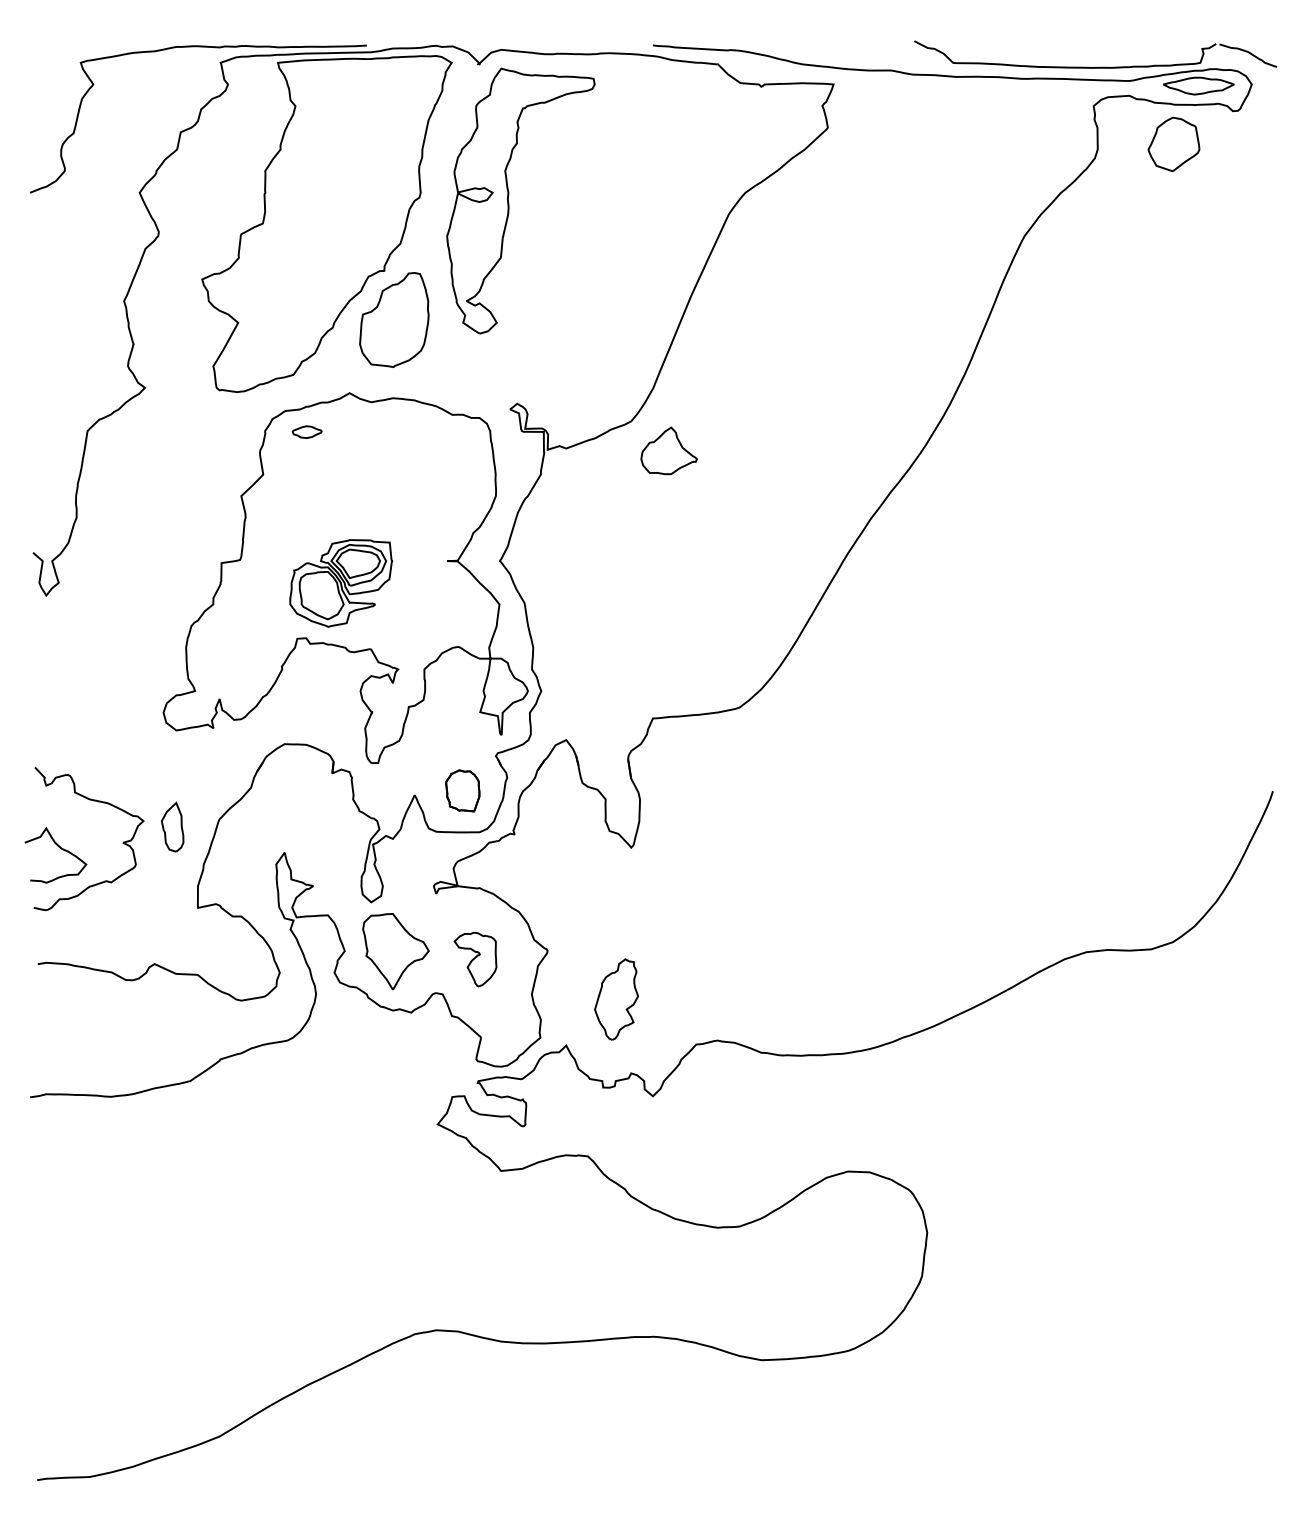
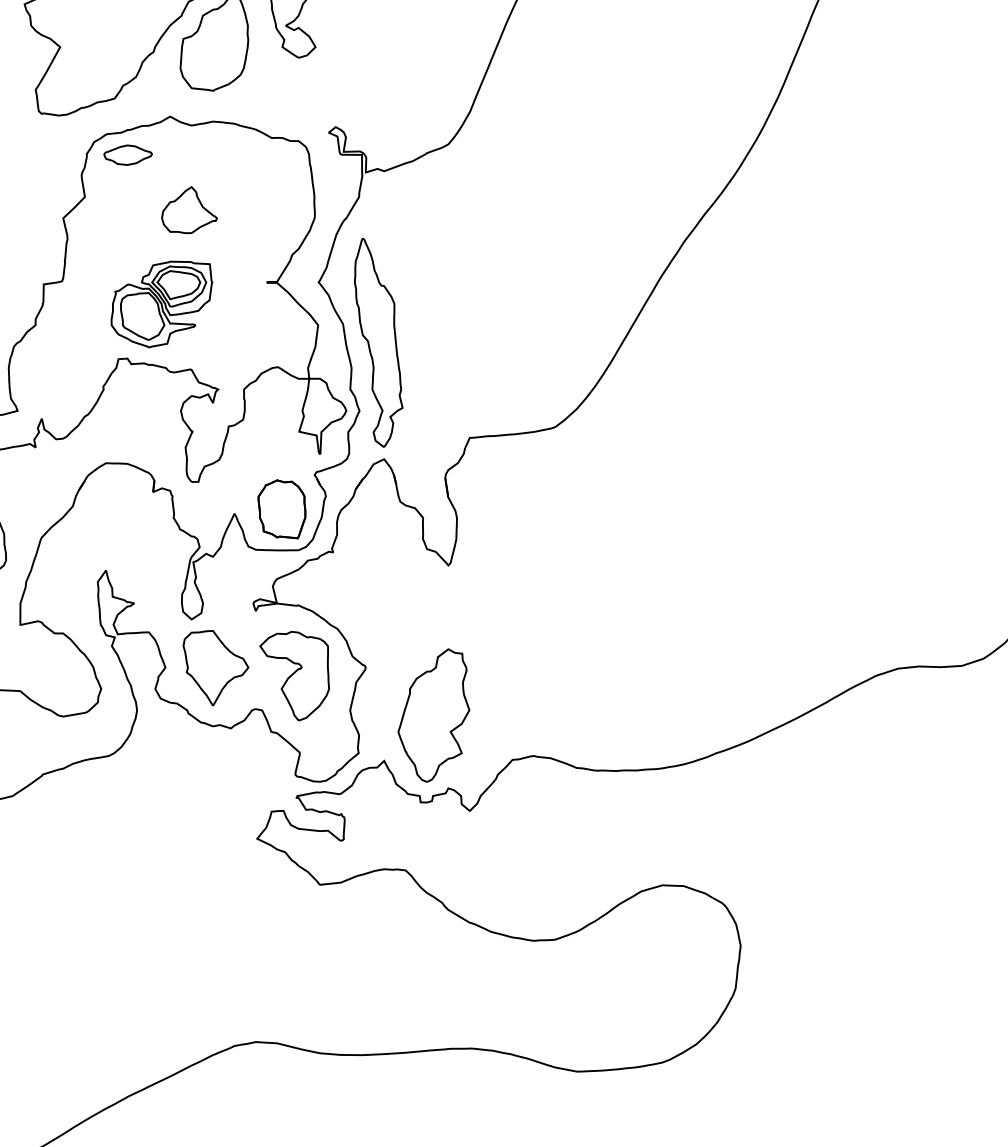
part: (307, 431) -> (128, 154), size x1.67
part: (668, 450) -> (188, 209), moved
part: (560, 622) -> (378, 343), added
part: (462, 790) -> (281, 509), size x1.43
part: (475, 959) -> (294, 675), size x1.67
part: (616, 999) -> (433, 715), size x1.67

